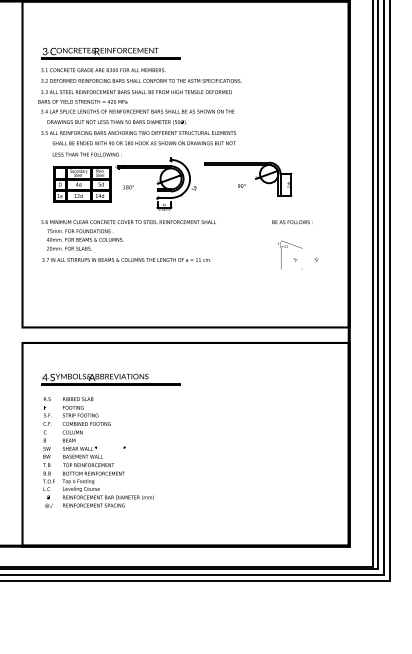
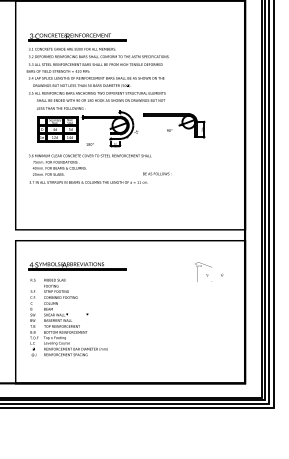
text: (127, 187) -> (89, 144), moved
text: (292, 221) -> (157, 173), moved
text: (298, 254) -> (209, 271), moved

